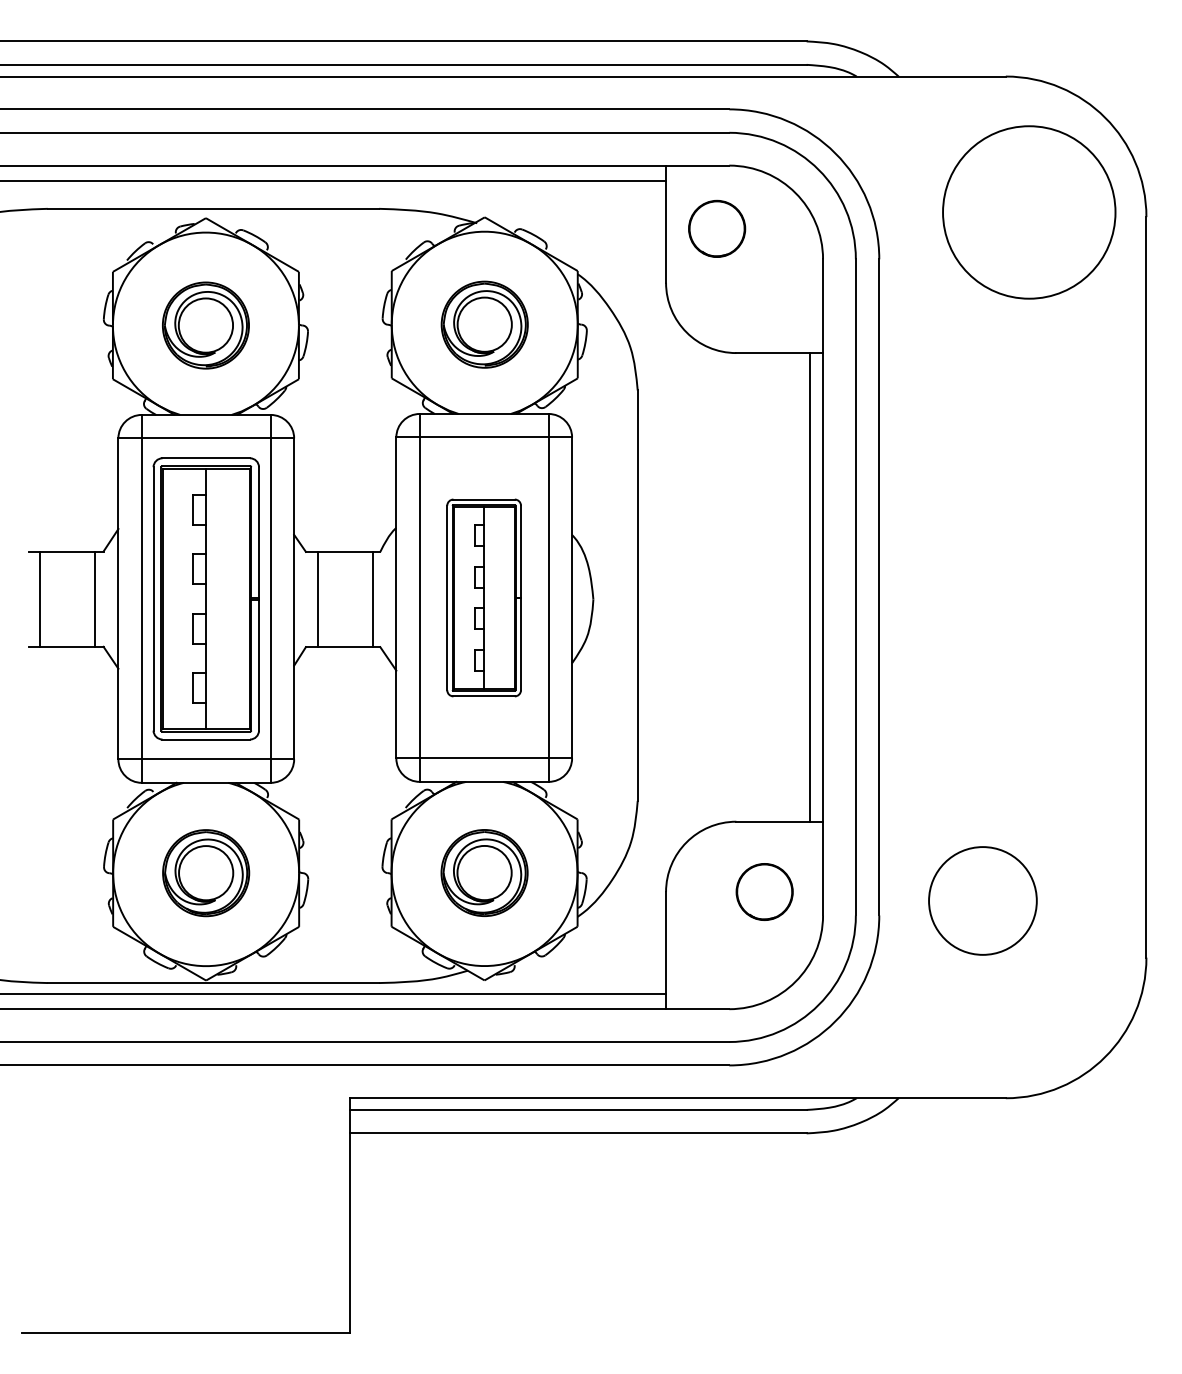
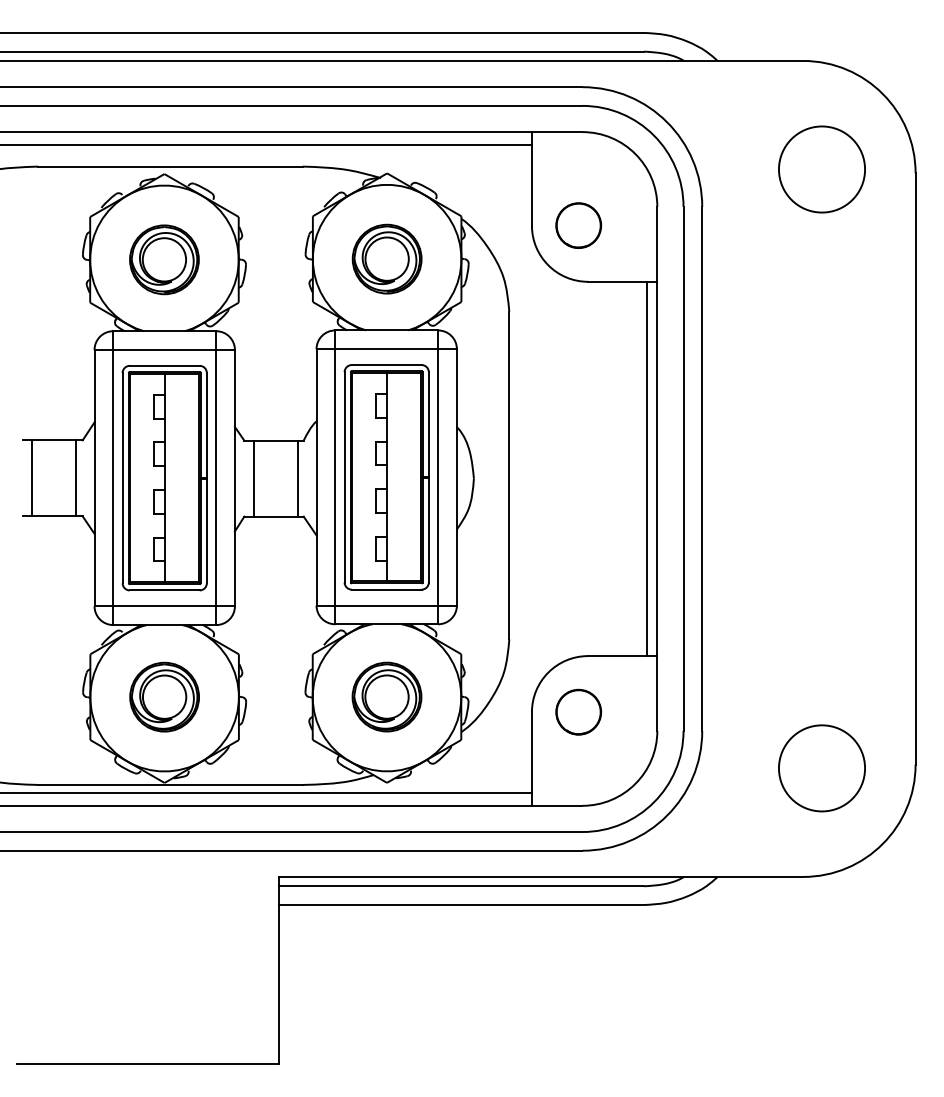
circle: (1028, 212) -> (821, 169), size x0.62
part: (716, 228) -> (578, 225), moved
part: (483, 598) -> (386, 477), size x1.43
part: (764, 891) -> (578, 711), moved
circle: (982, 901) -> (821, 768), moved

